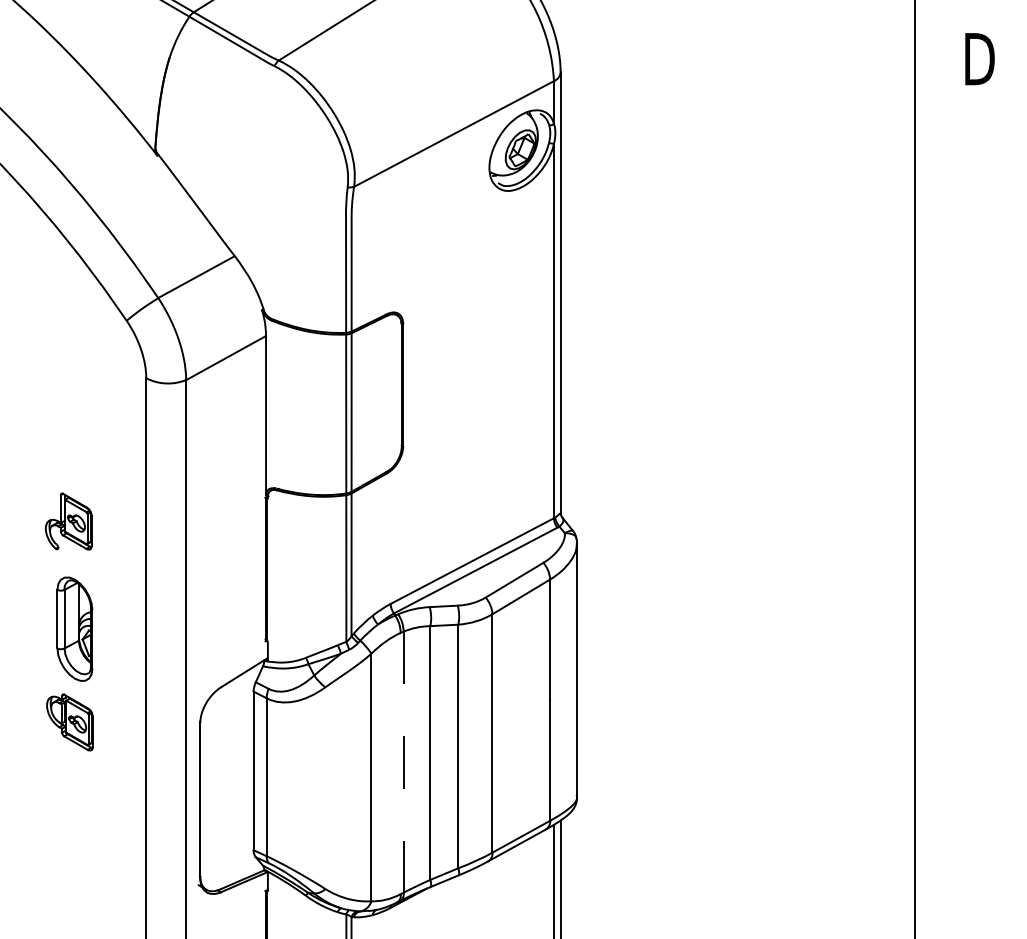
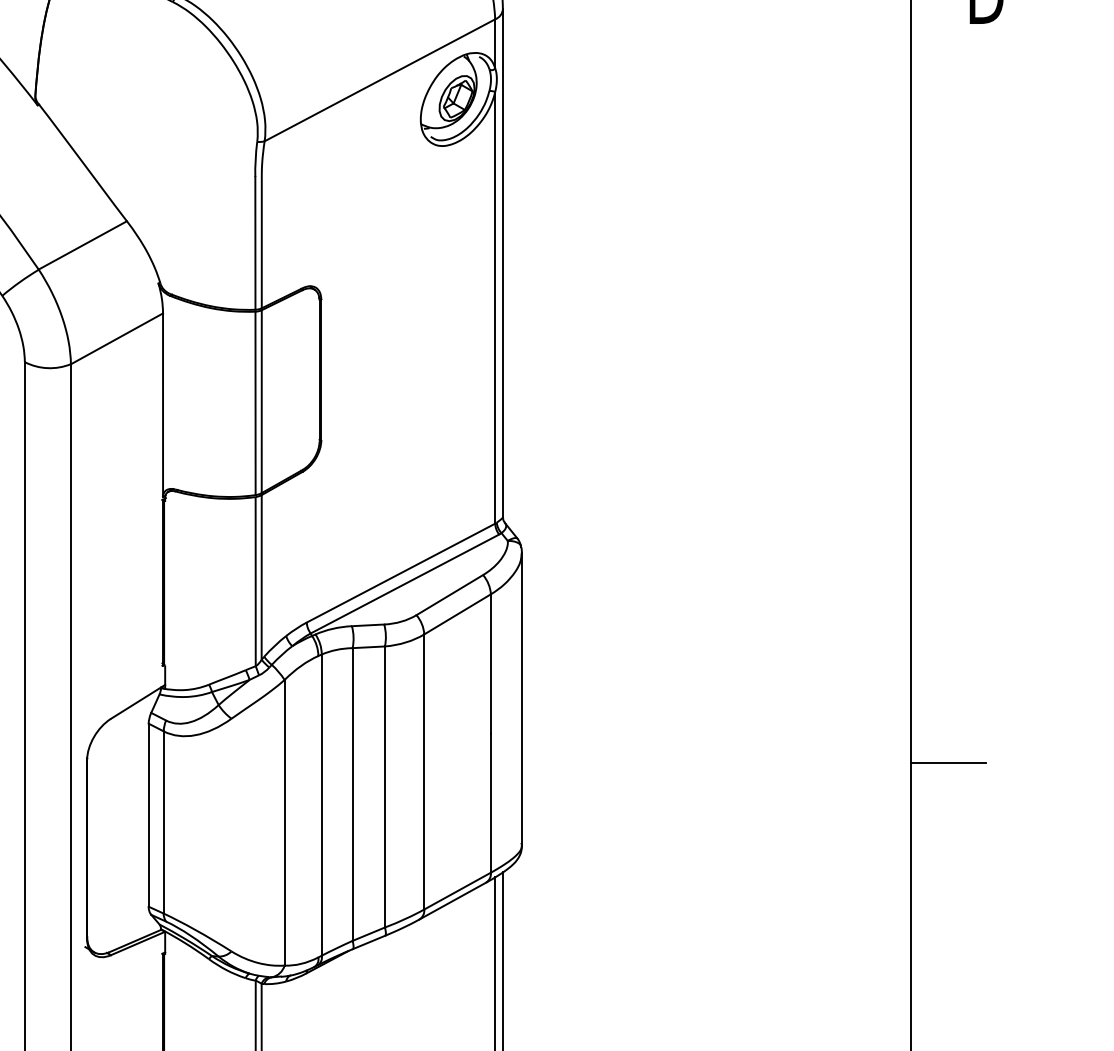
line: (946, 726) -> (948, 763), added
line: (403, 762) -> (321, 805), dashed -> solid

